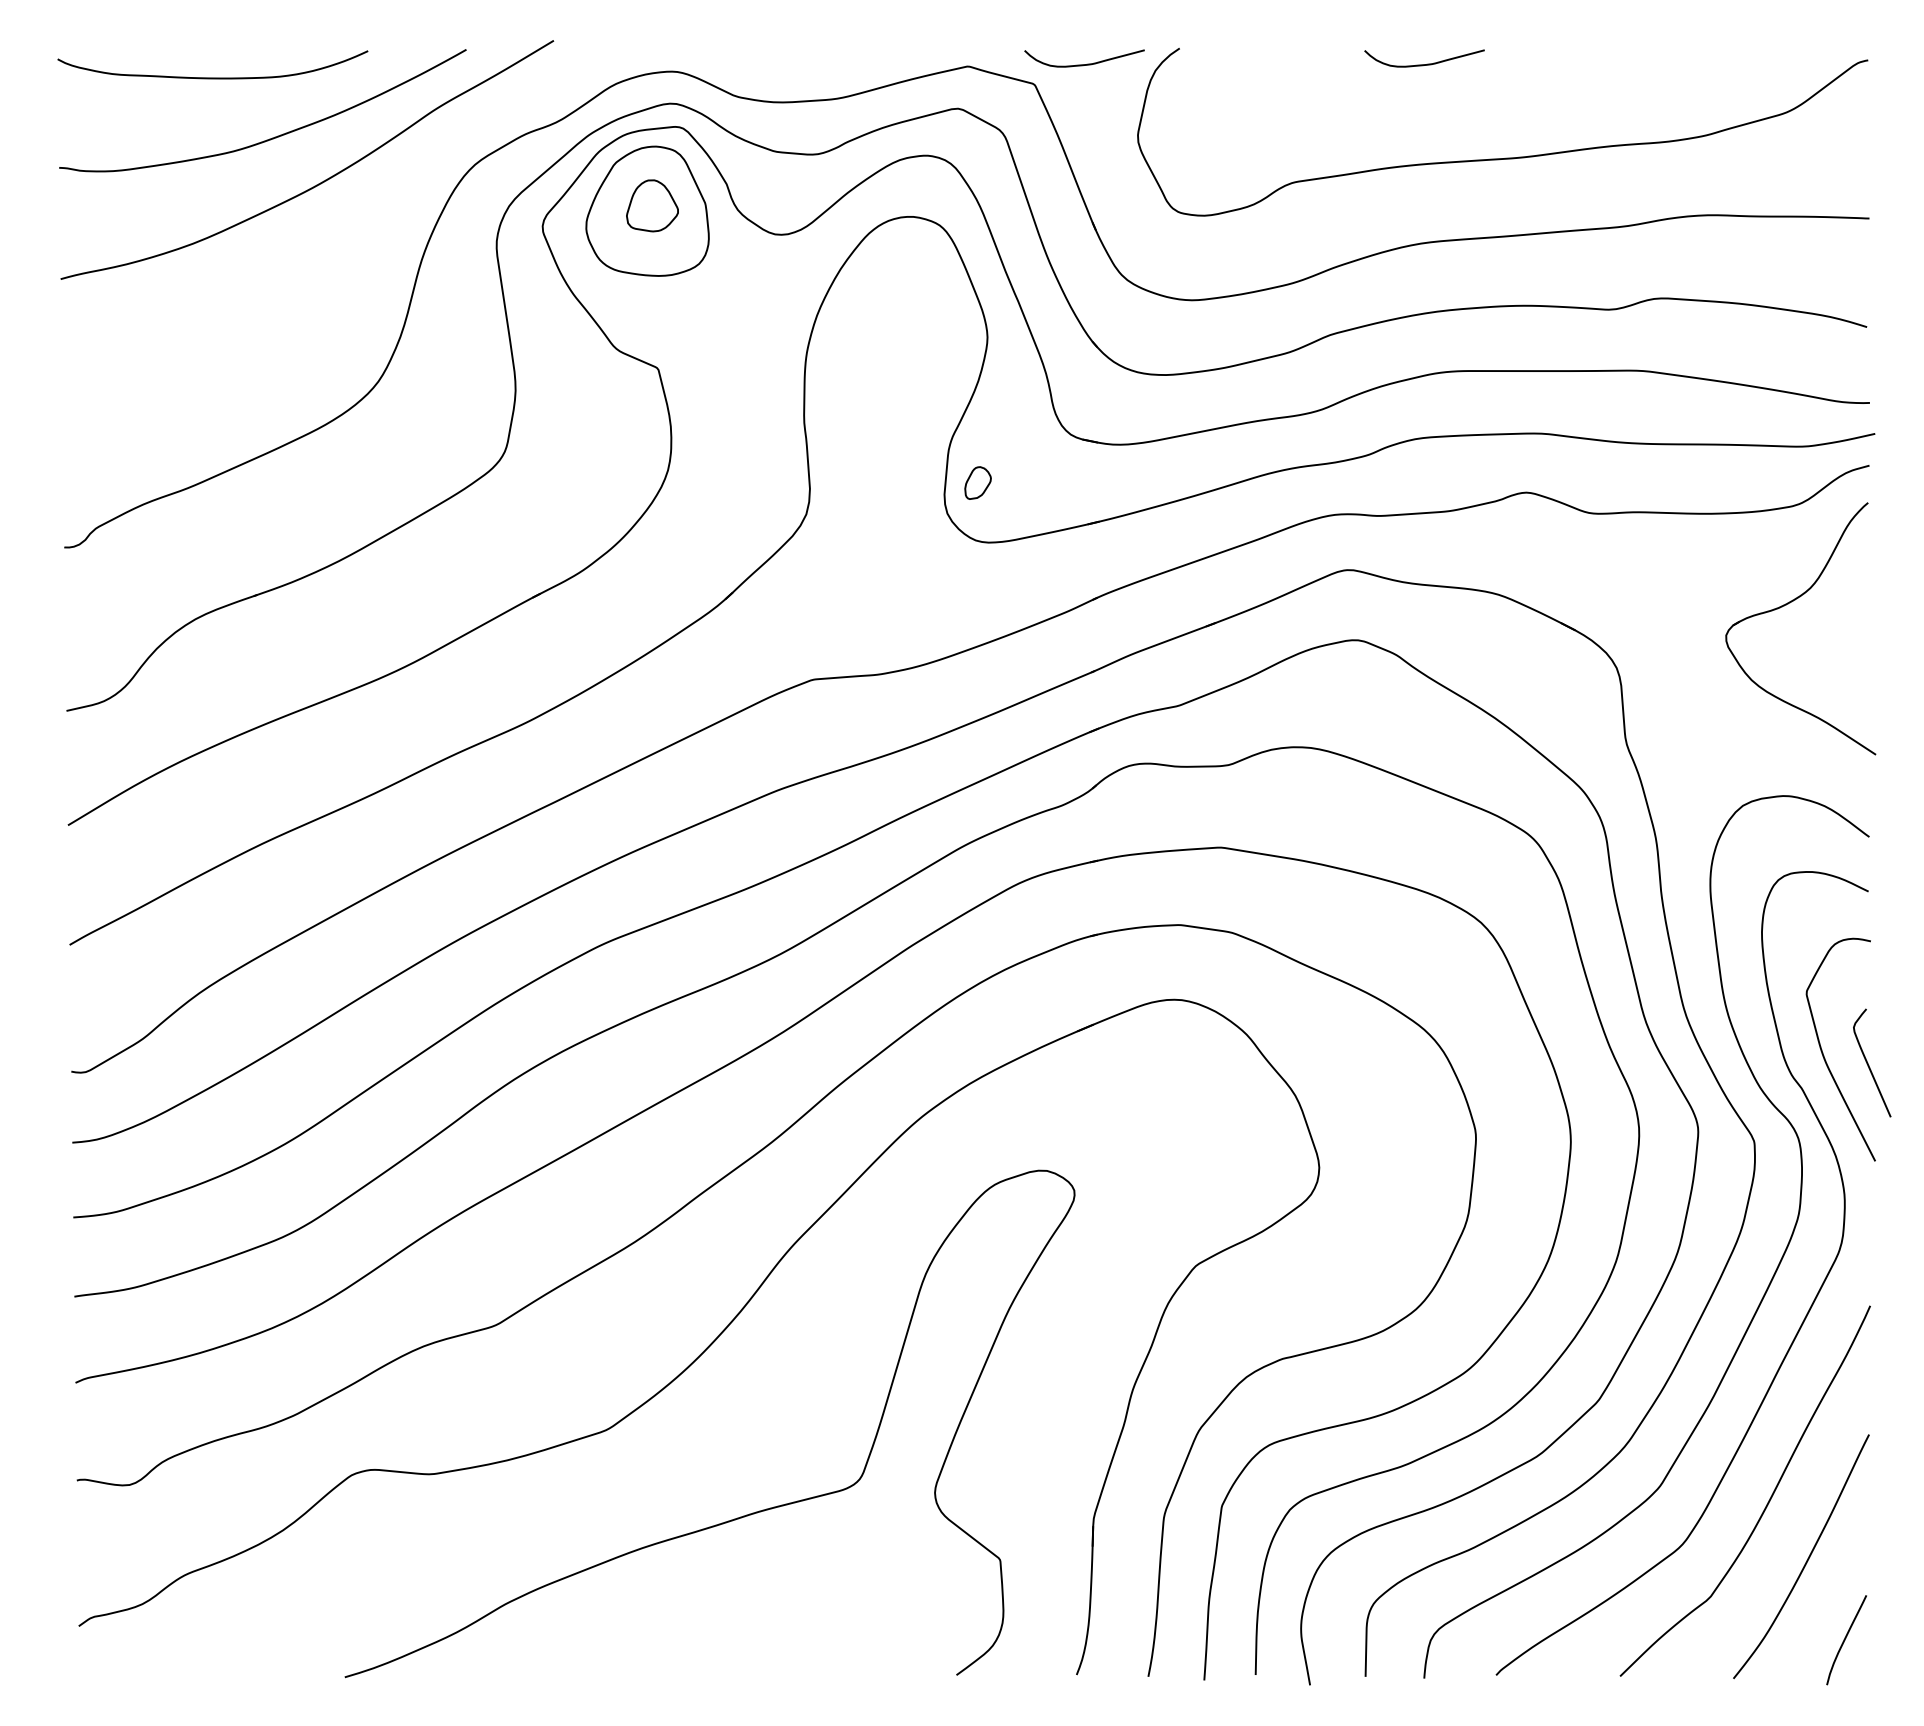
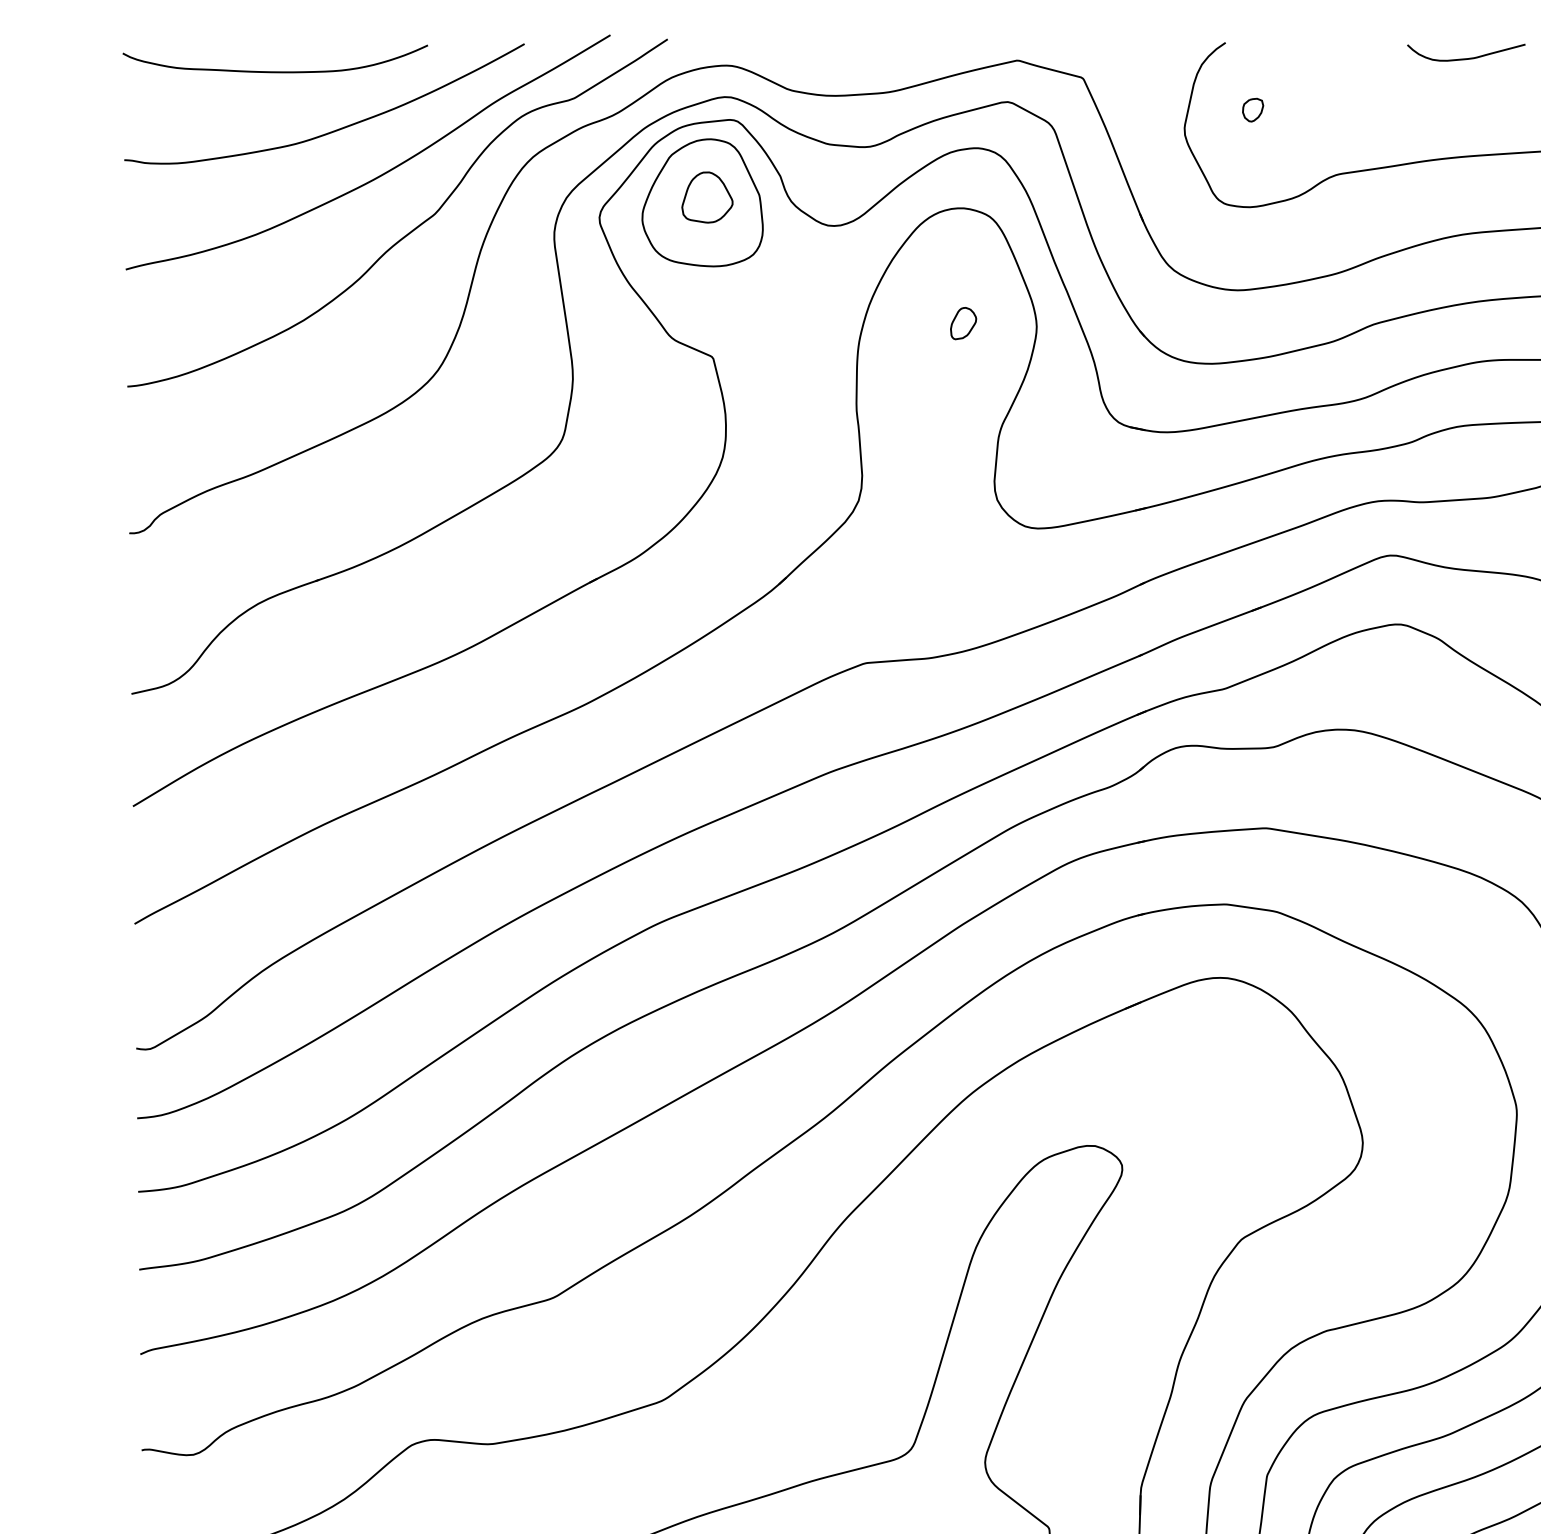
curve: (1087, 63) -> (1135, 57), removed
part: (1207, 116) -> (1252, 109), added
curve: (353, 237) -> (413, 228), added
part: (977, 482) -> (963, 322), moved

